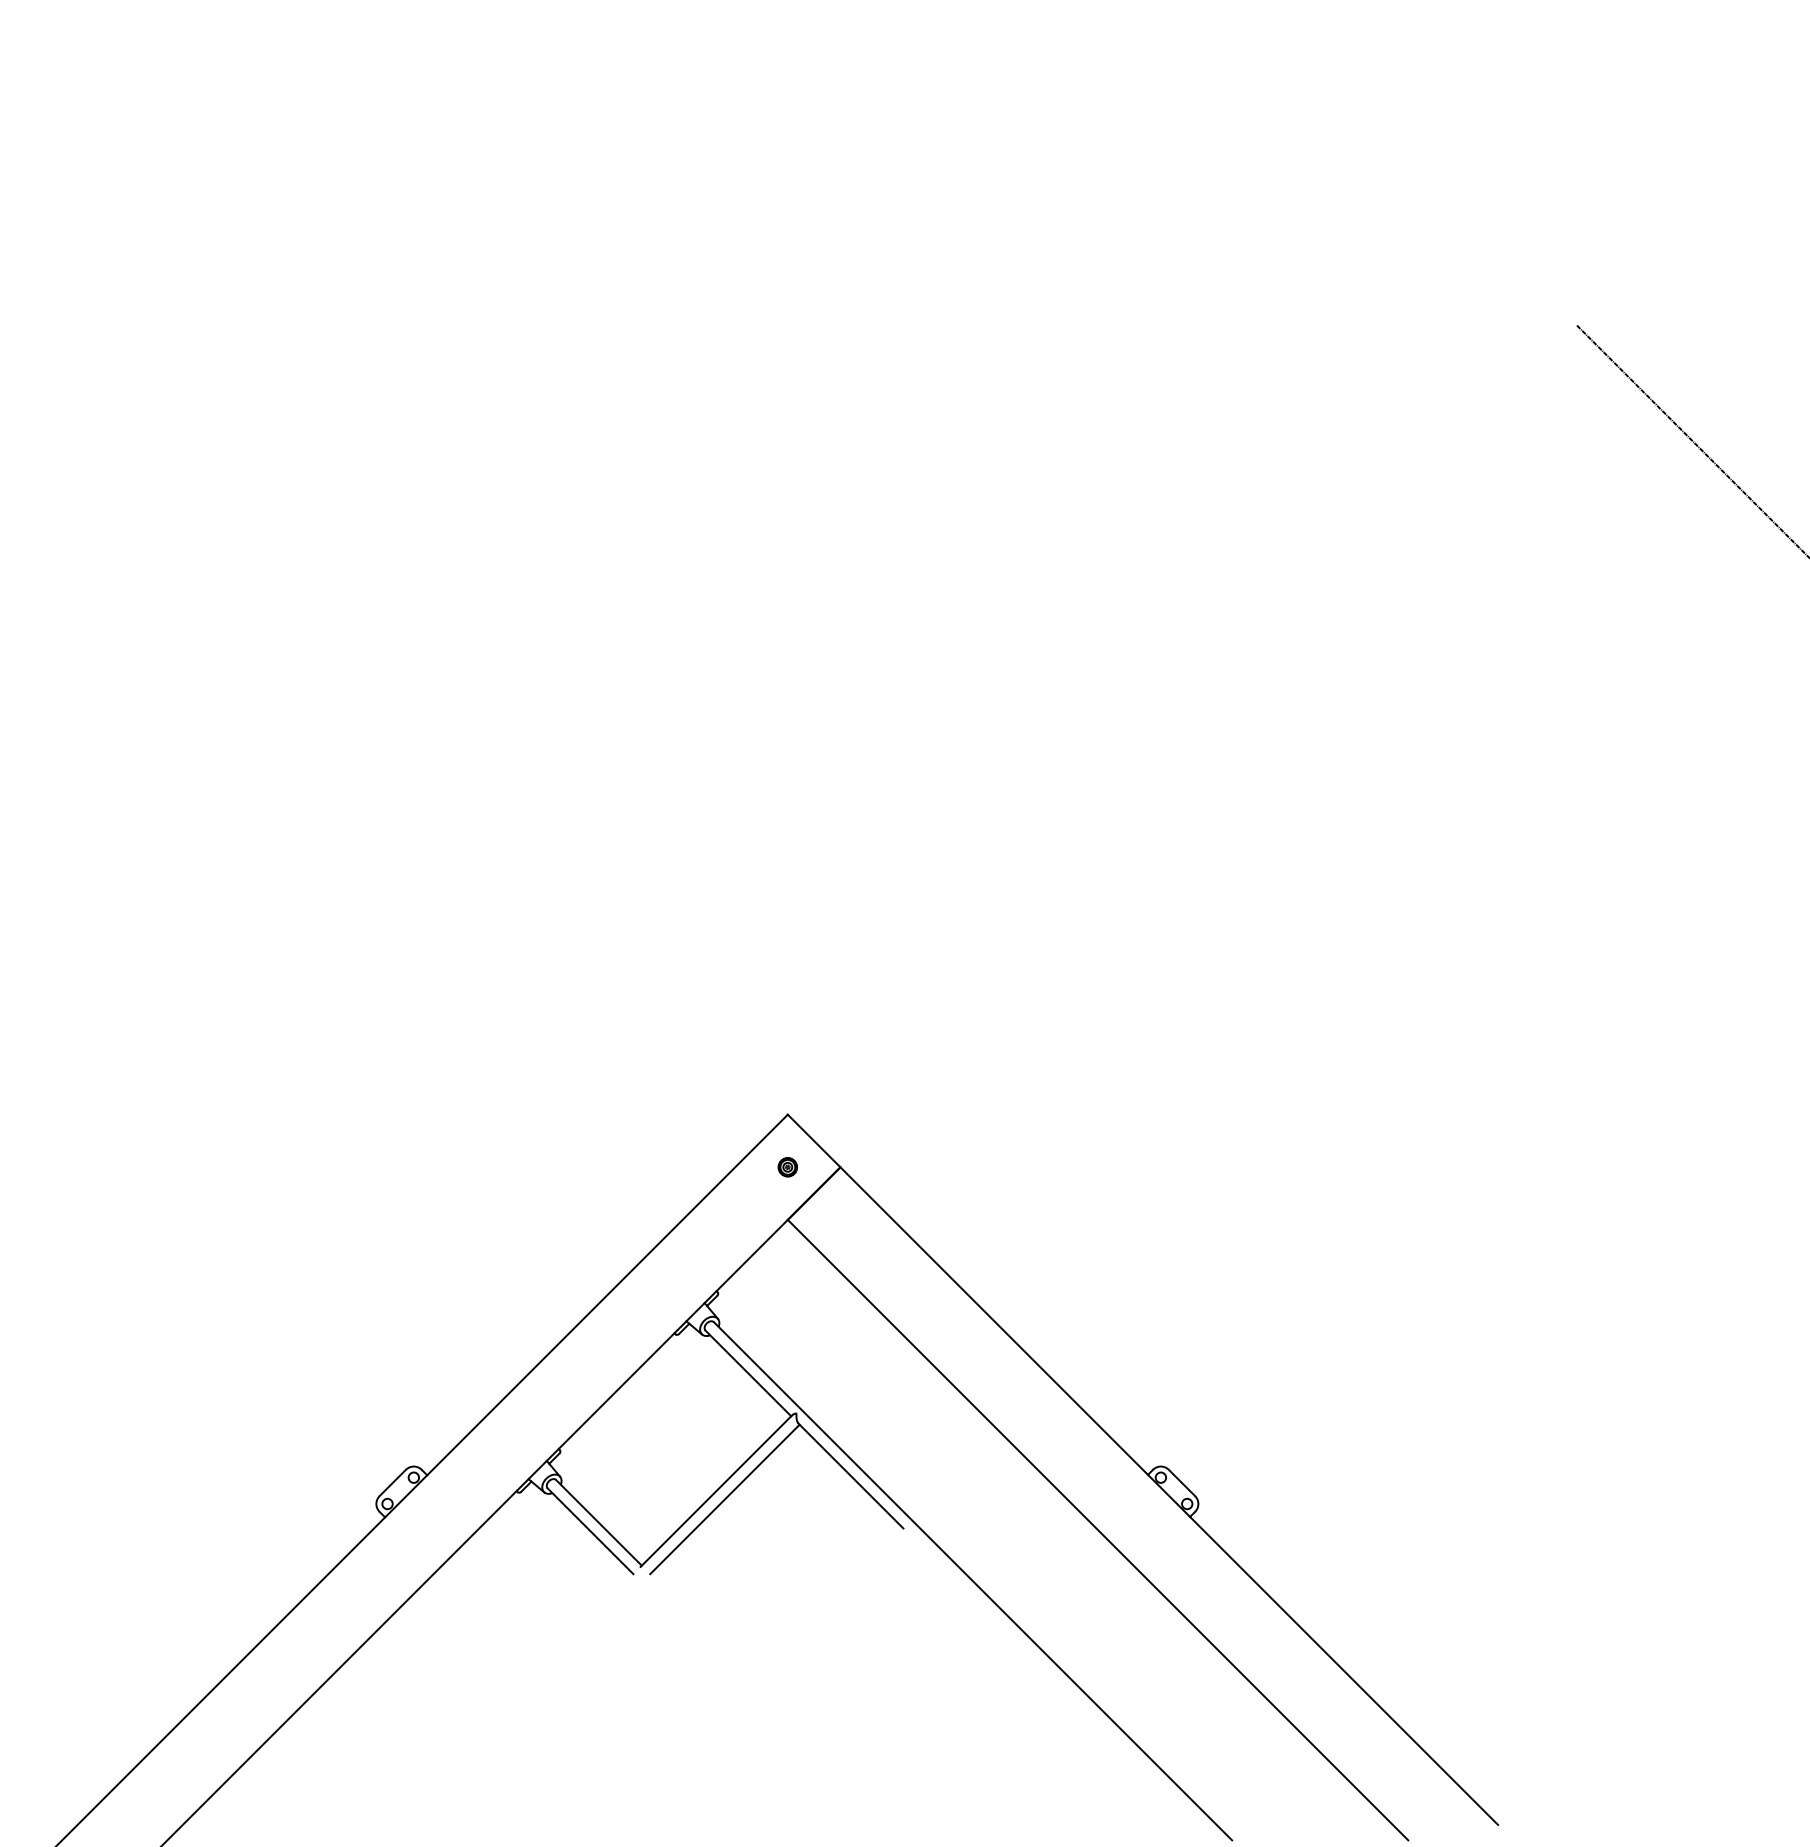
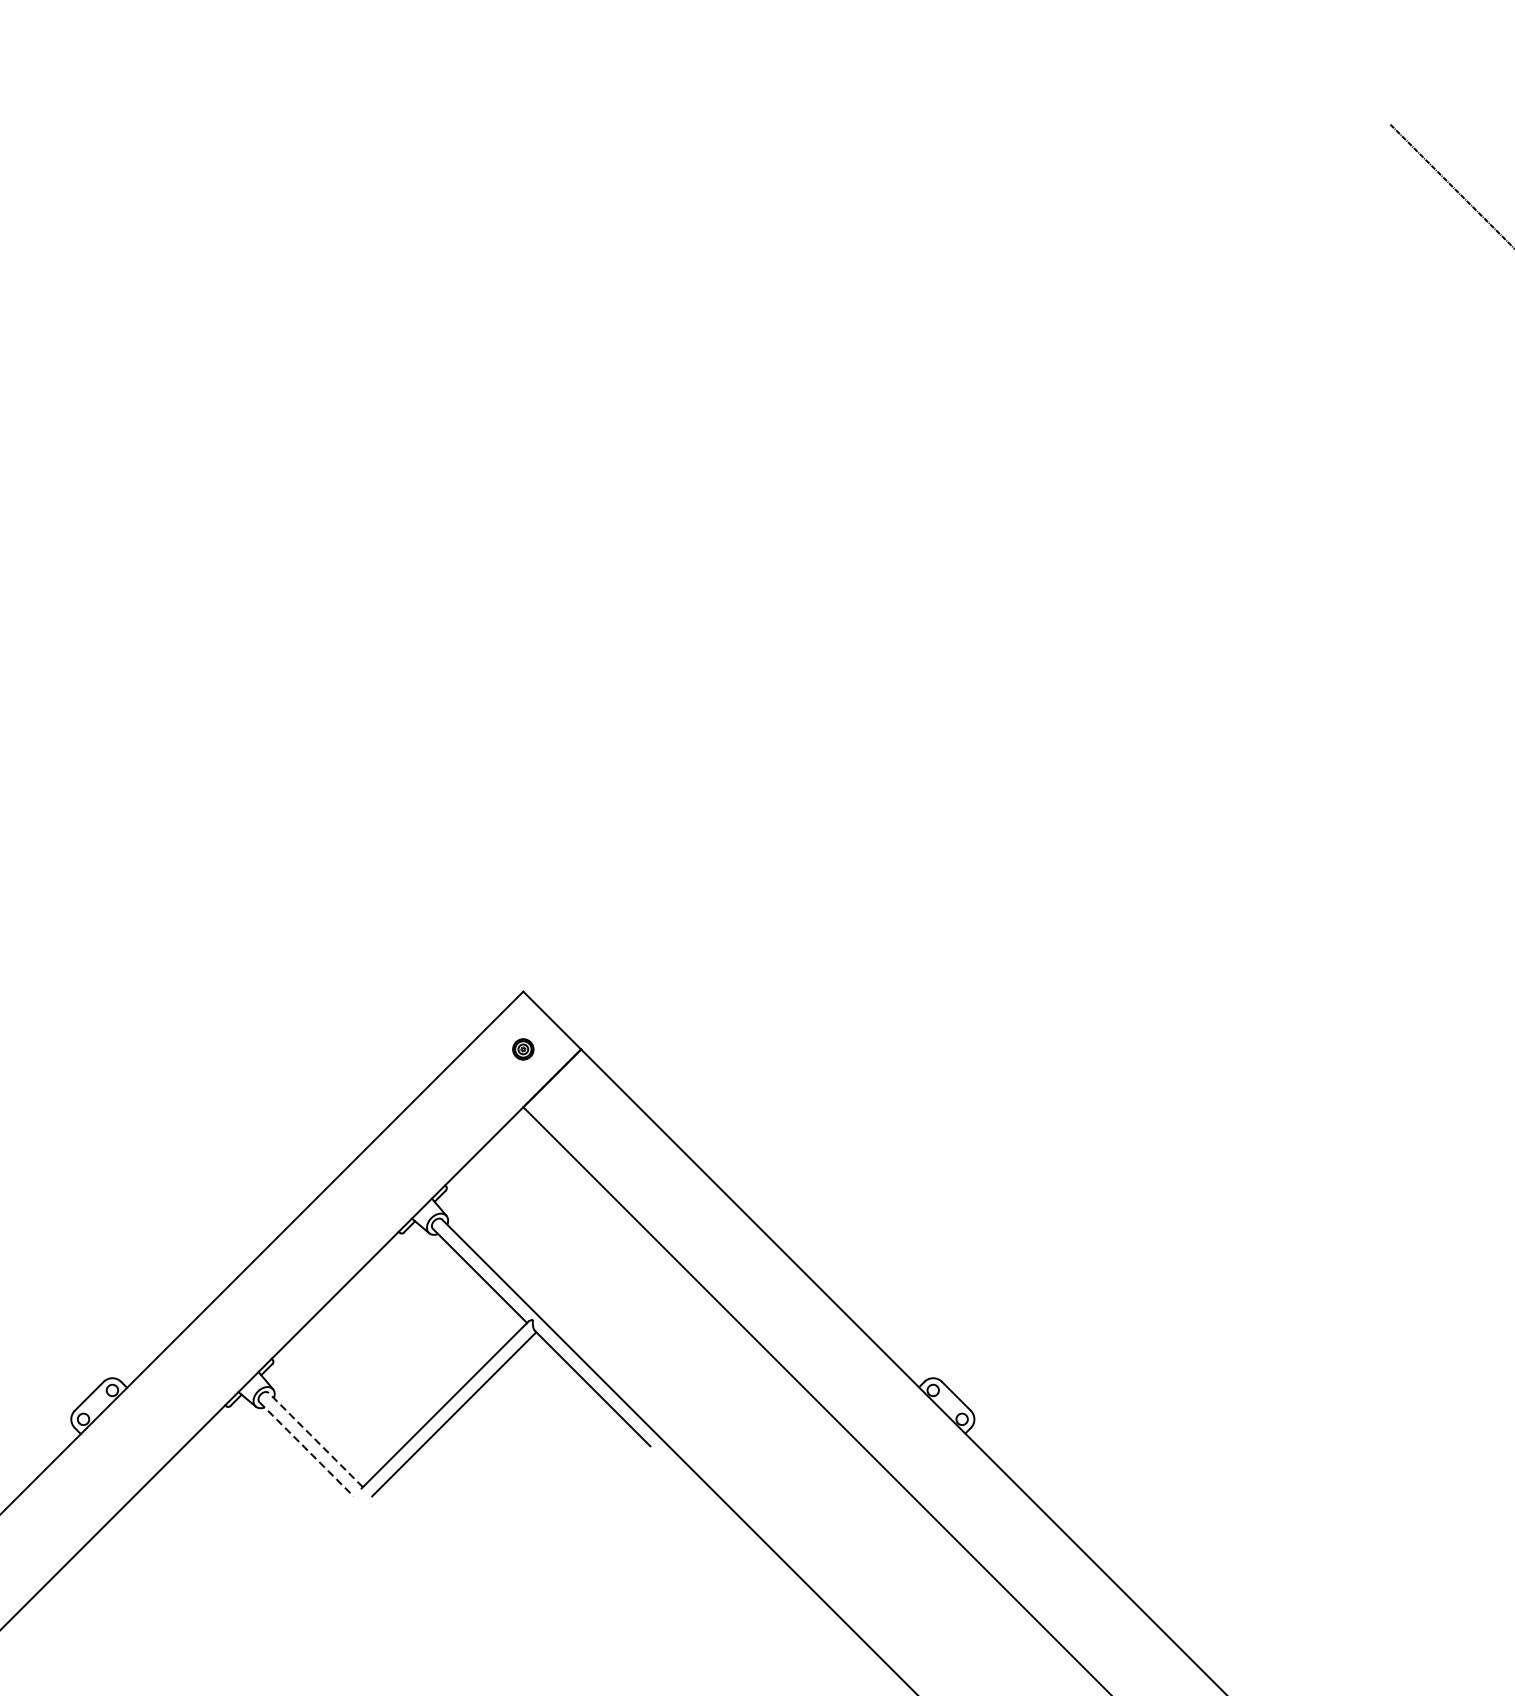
line: (598, 1522) -> (315, 1439), solid -> dashed
line: (590, 1531) -> (306, 1449), solid -> dashed

